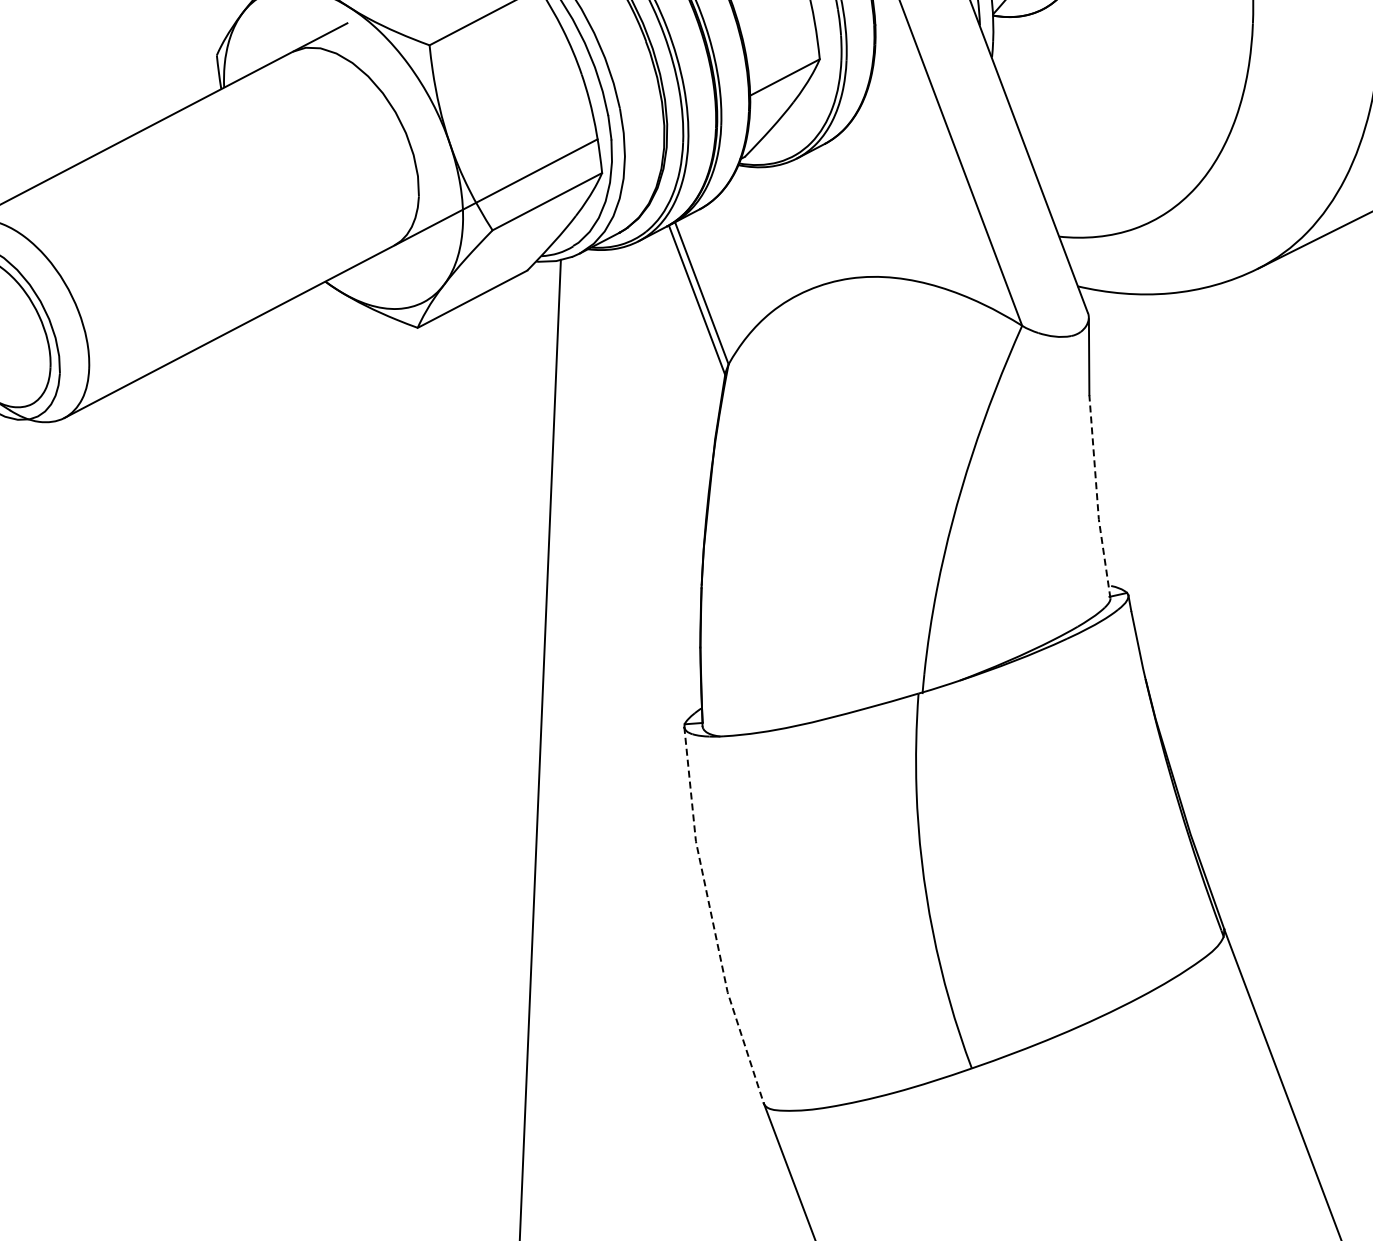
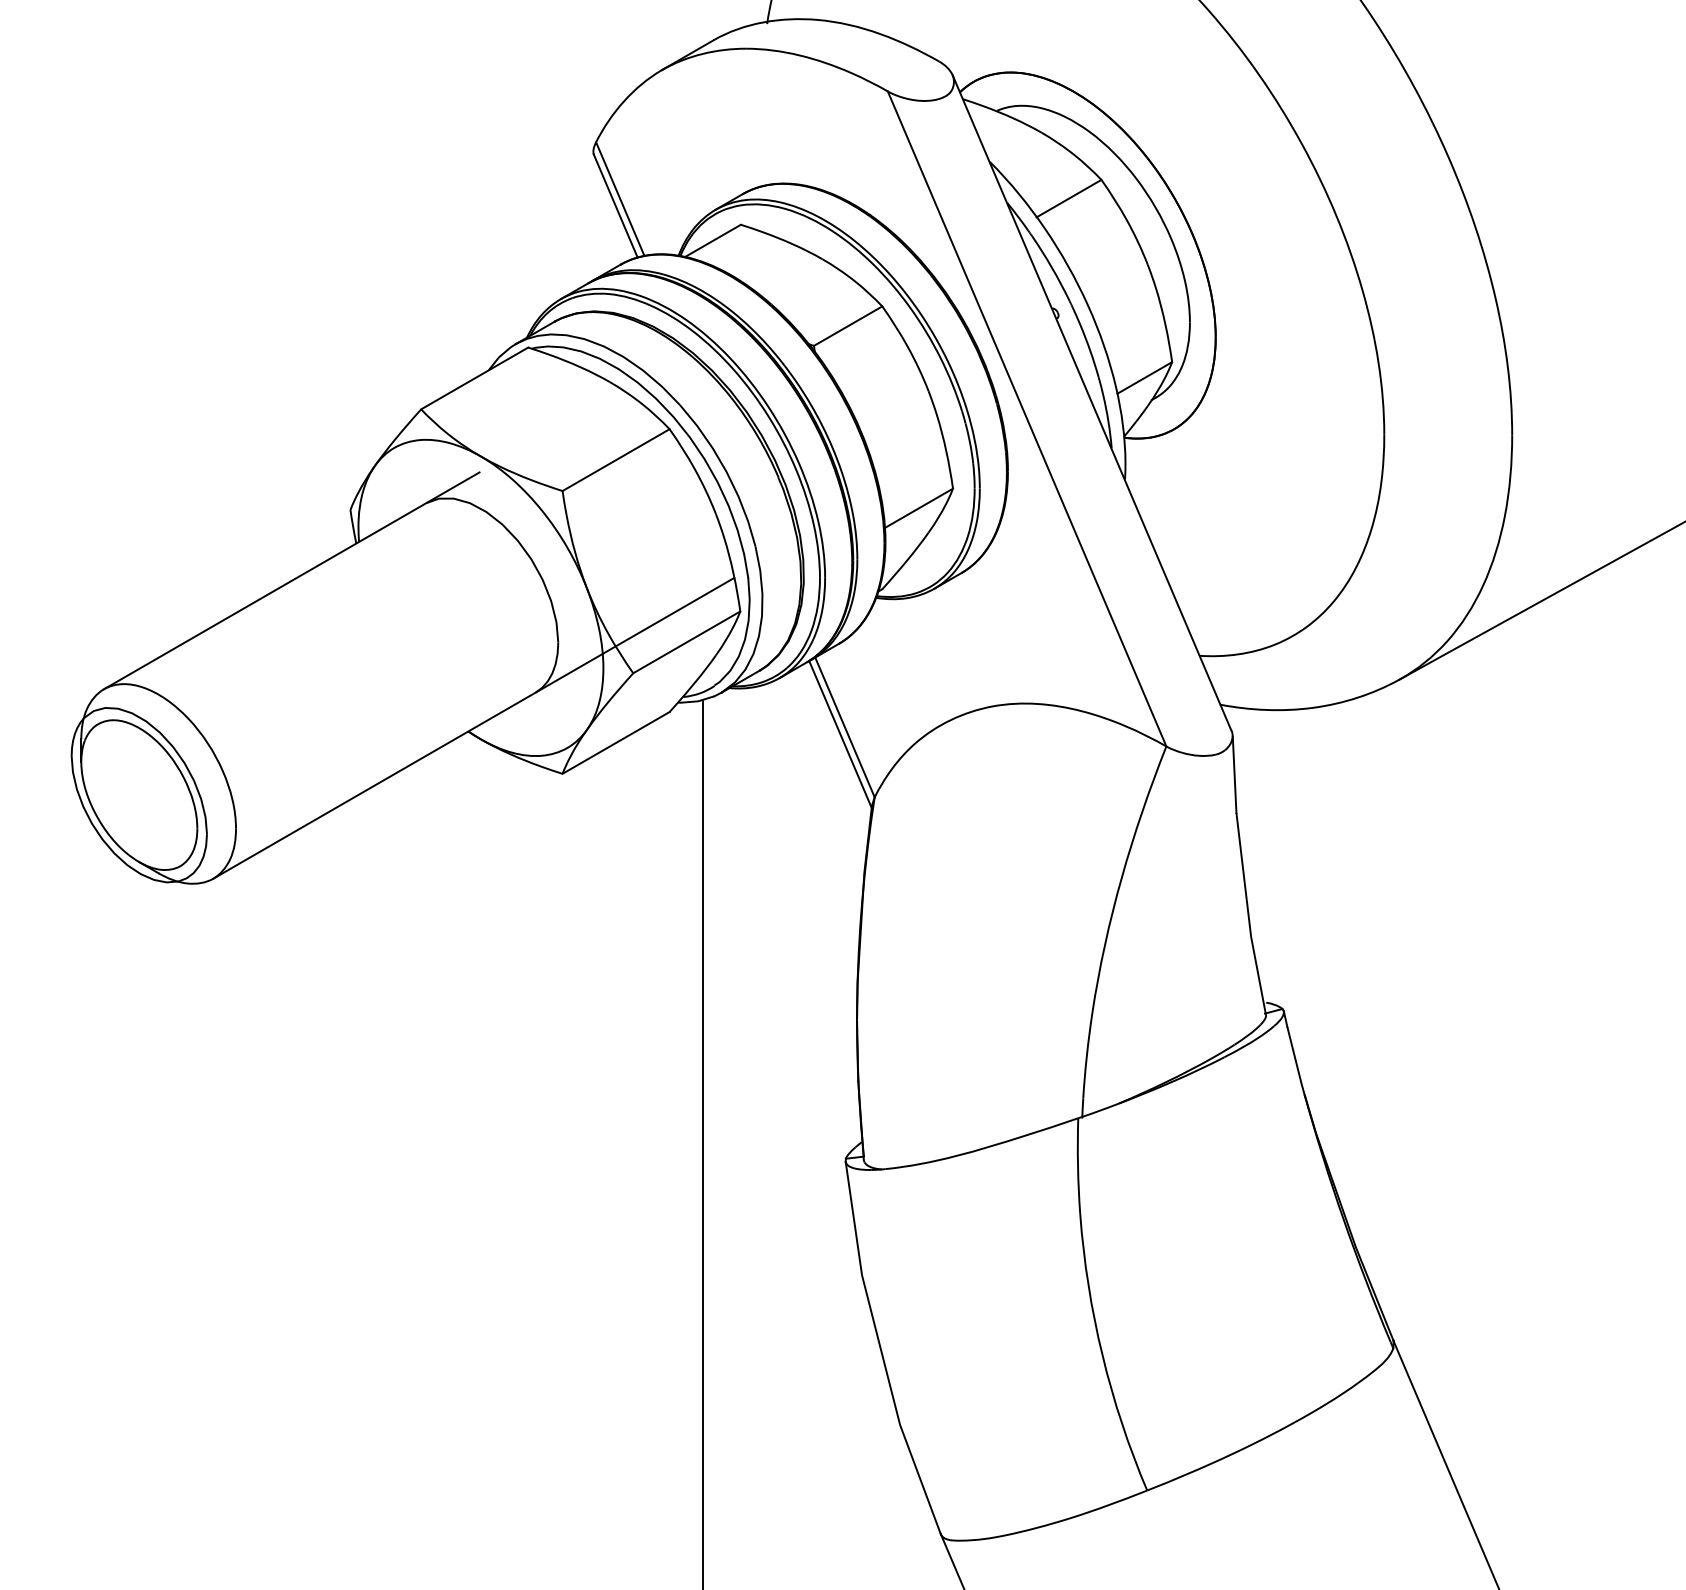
line: (1097, 497) -> (1248, 914), dashed -> solid
line: (712, 917) -> (881, 1350), dashed -> solid

